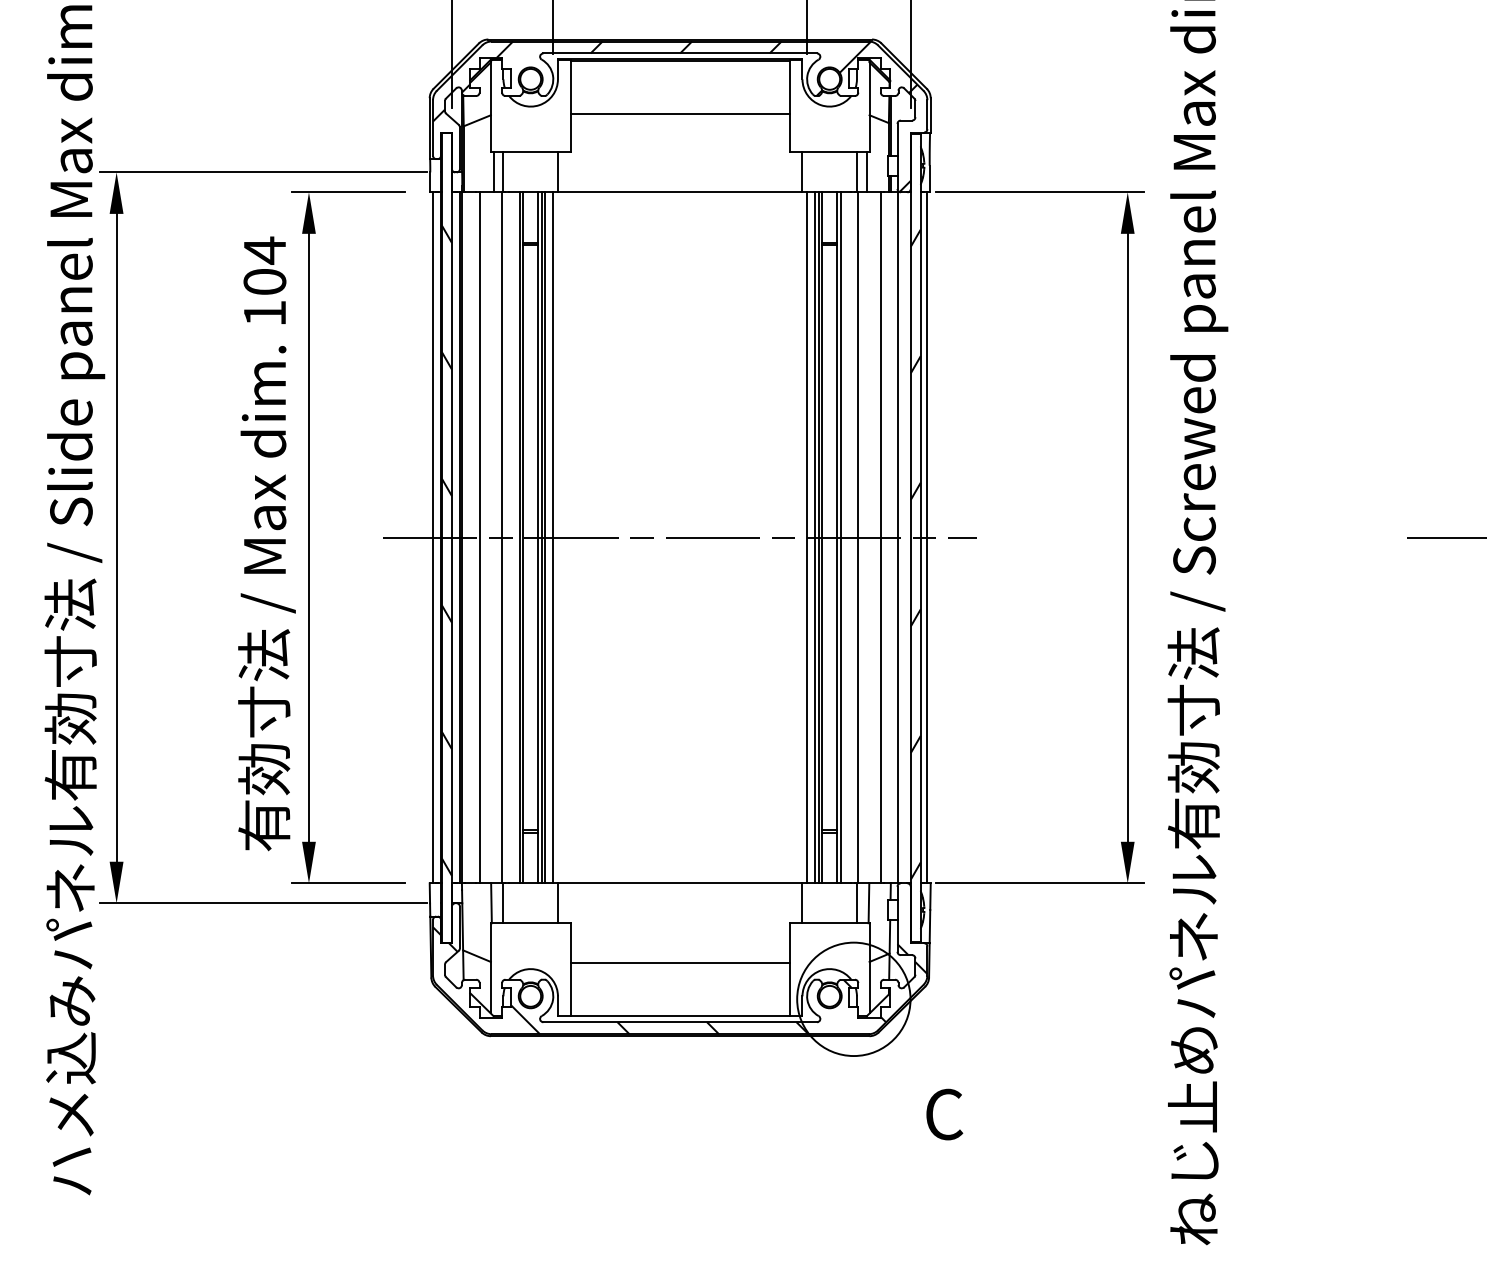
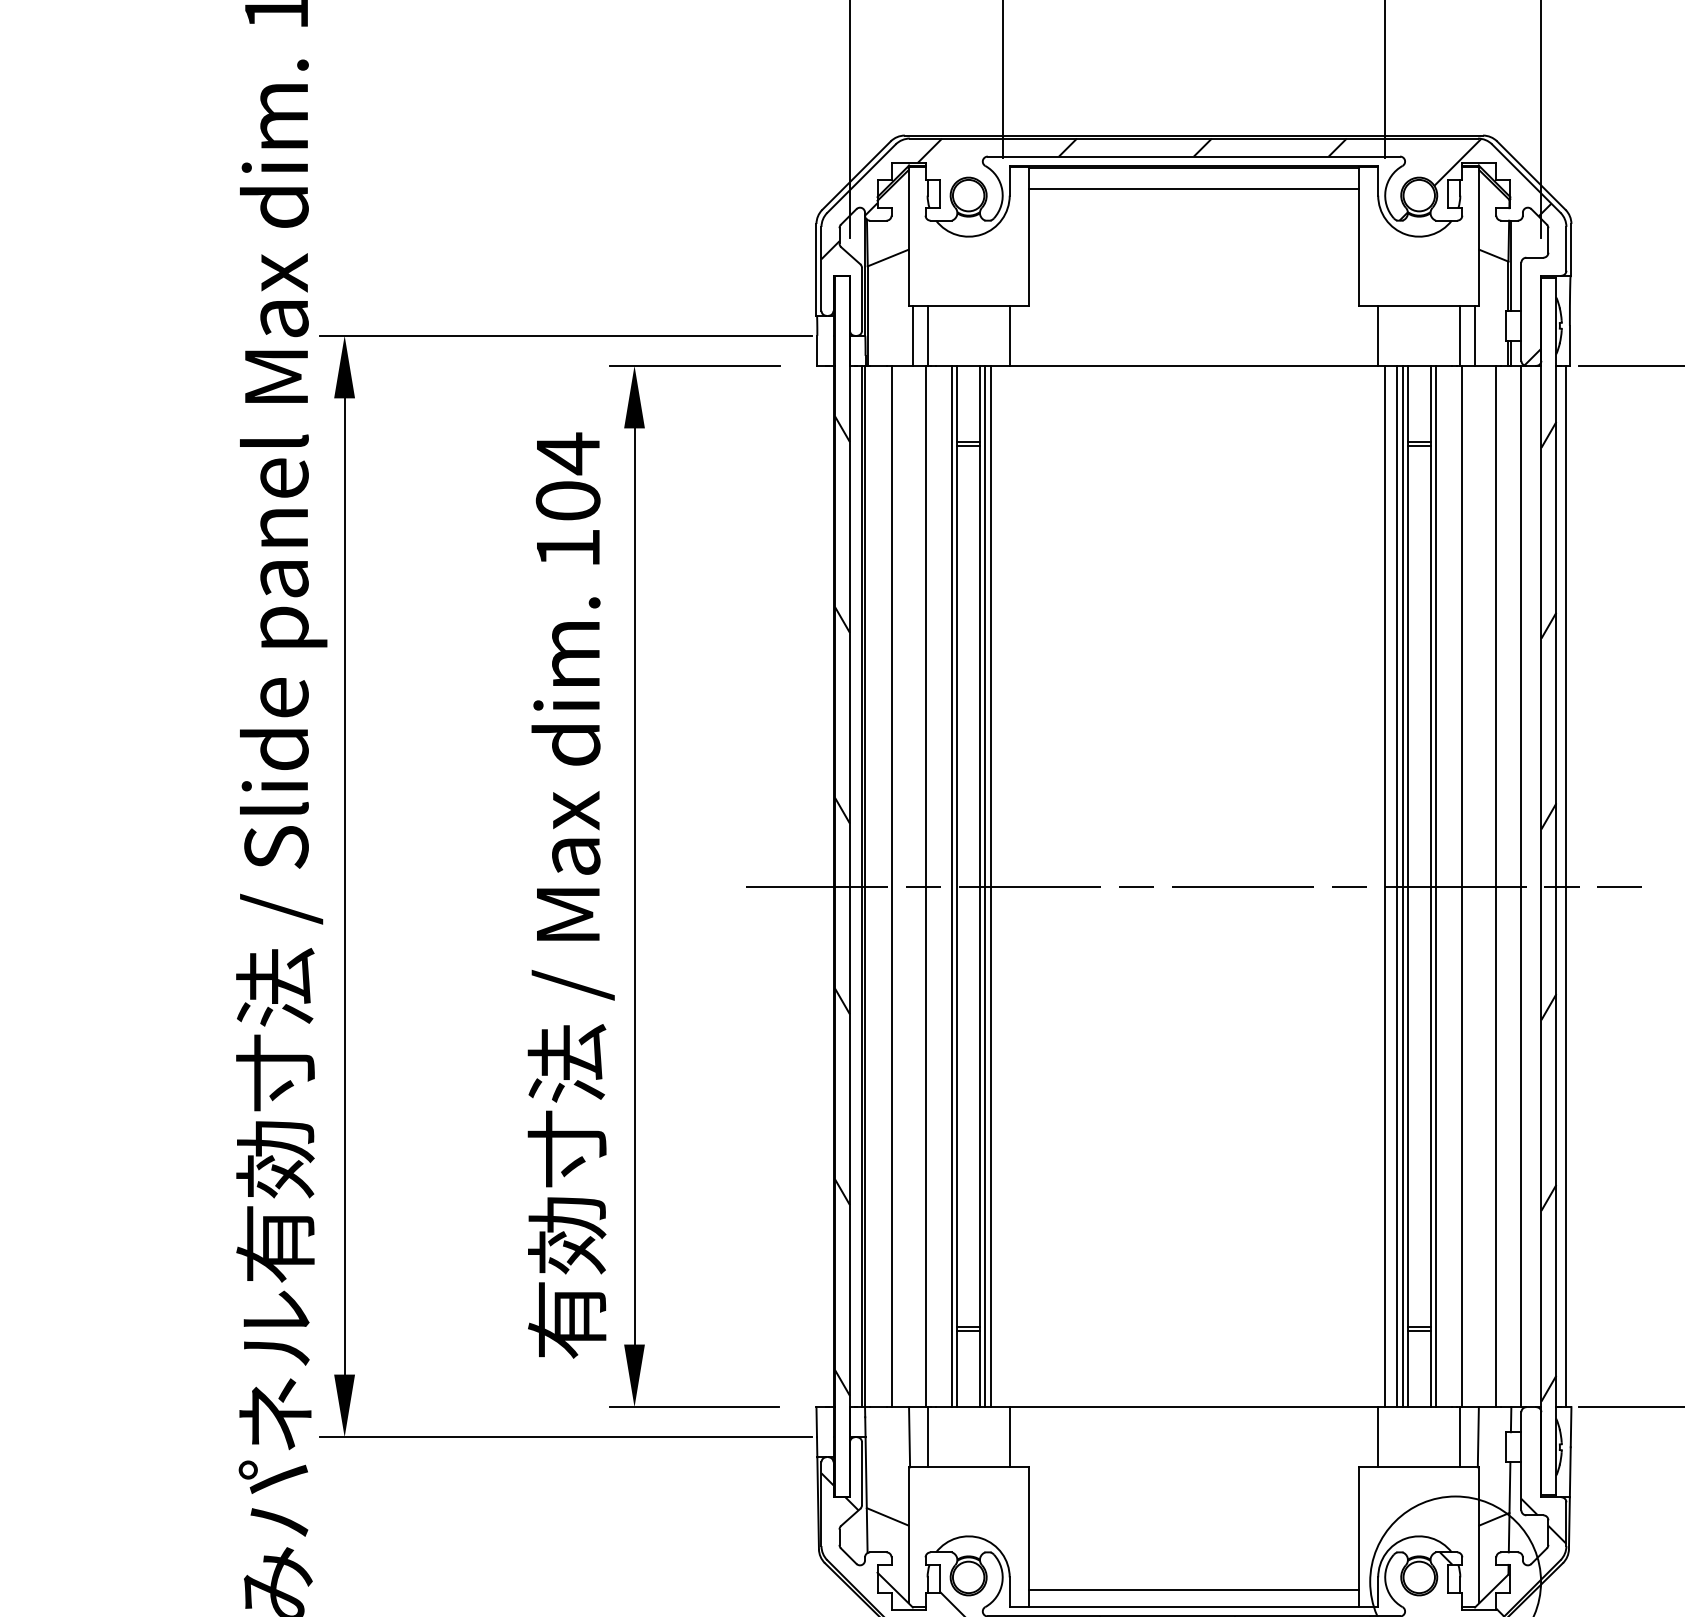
line: (679, 114) -> (1192, 189), moved
line: (433, 537) -> (822, 885), removed
line: (553, 537) -> (1002, 885), removed
line: (679, 962) -> (1192, 1589), moved

